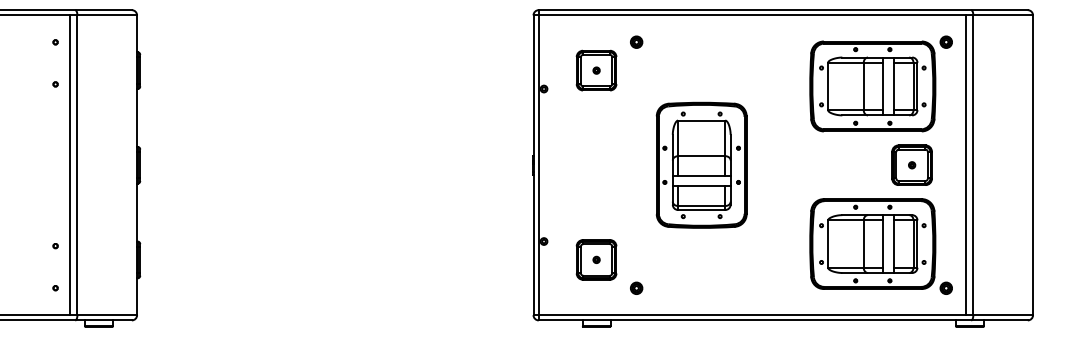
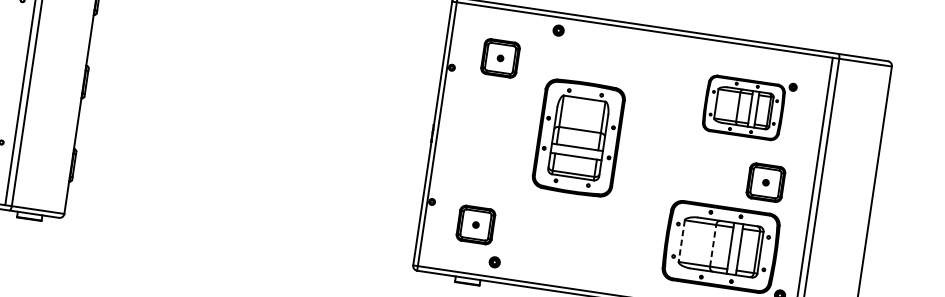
part: (636, 41) -> (558, 29), moved
part: (880, 83) -> (748, 106), size x0.7
part: (701, 164) -> (578, 137), moved
line: (828, 244) -> (682, 241), solid -> dashed
line: (863, 244) -> (712, 246), solid -> dashed
part: (636, 287) -> (494, 261), moved

